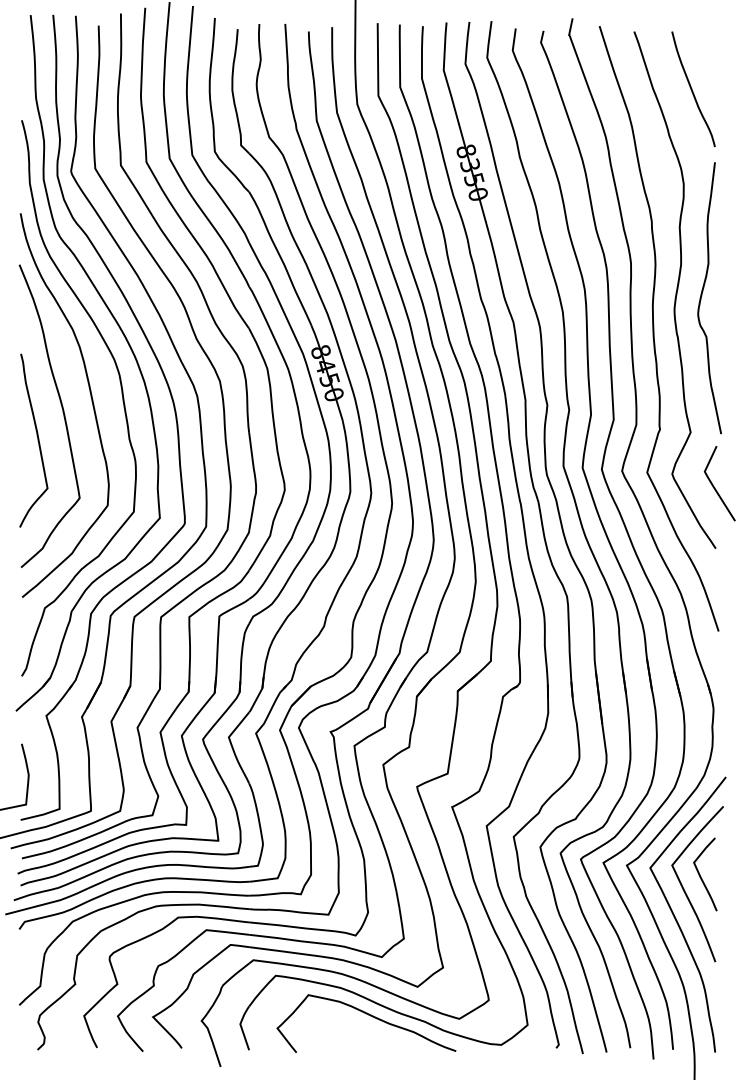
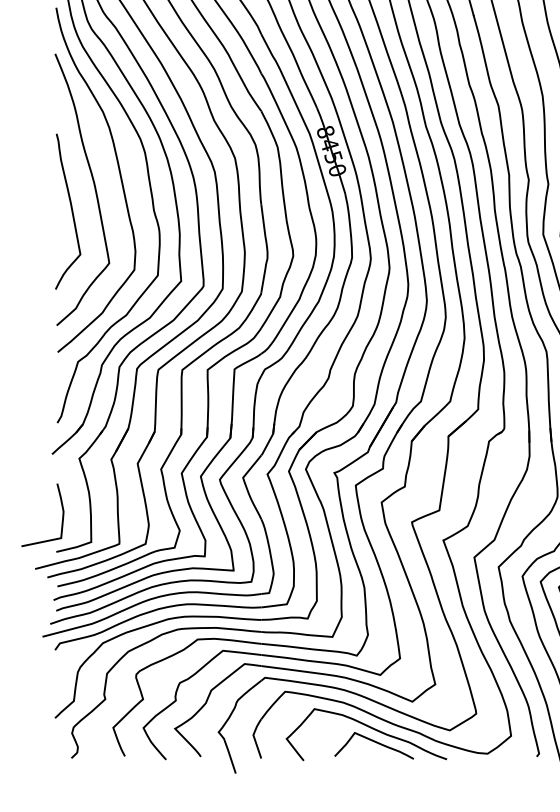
curve: (375, 1032) -> (374, 742), added

